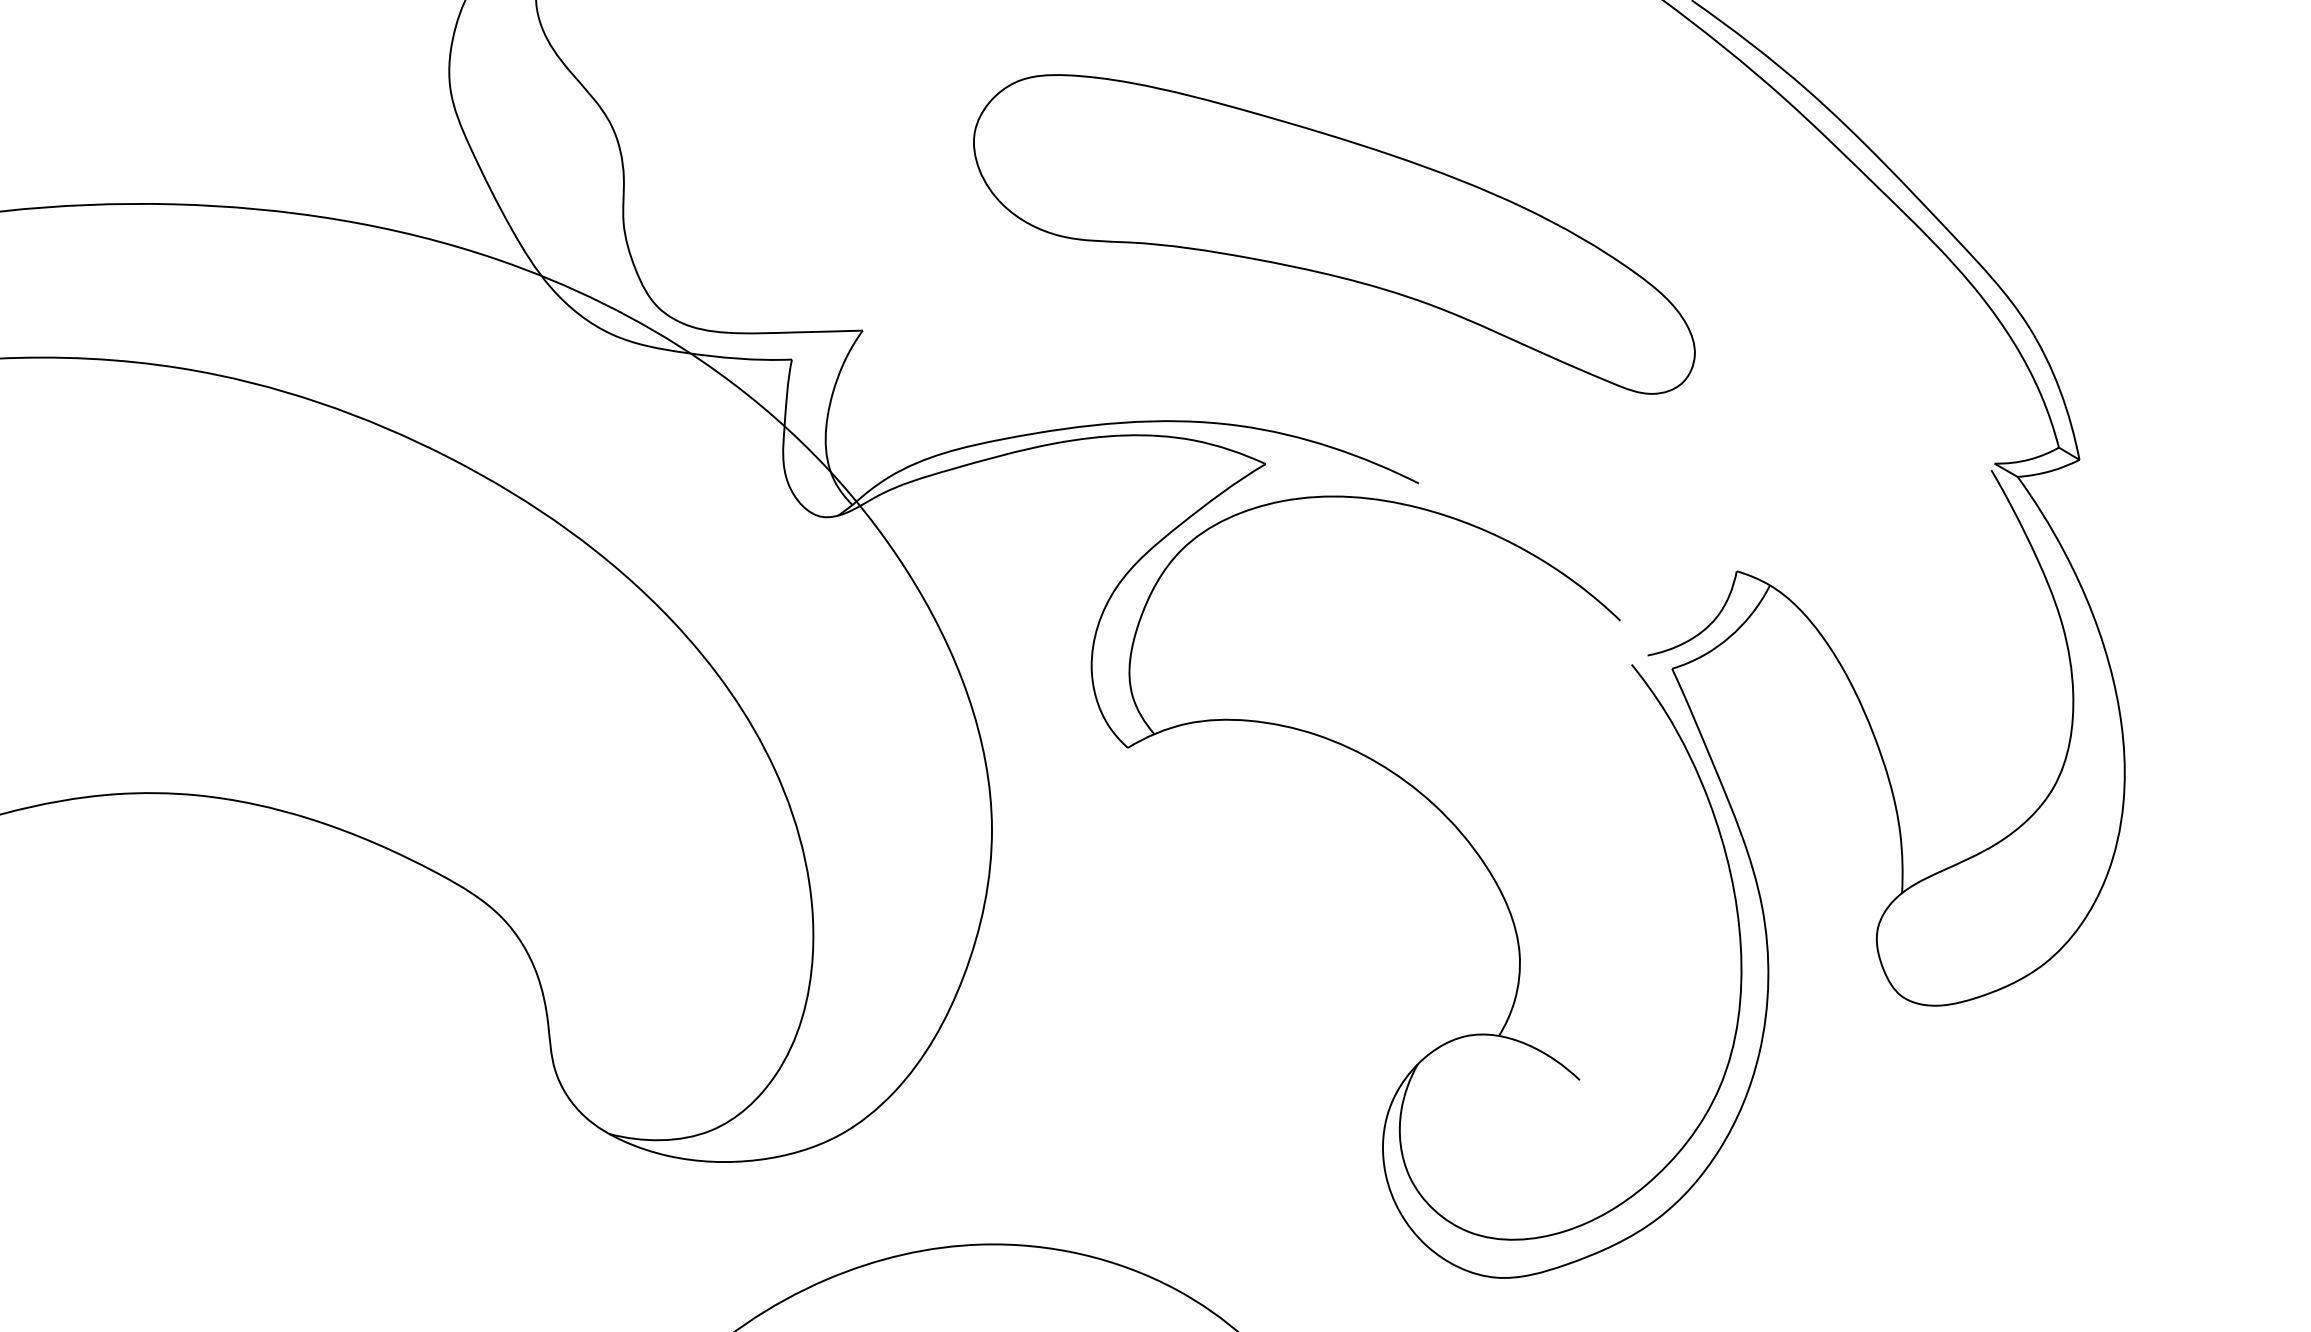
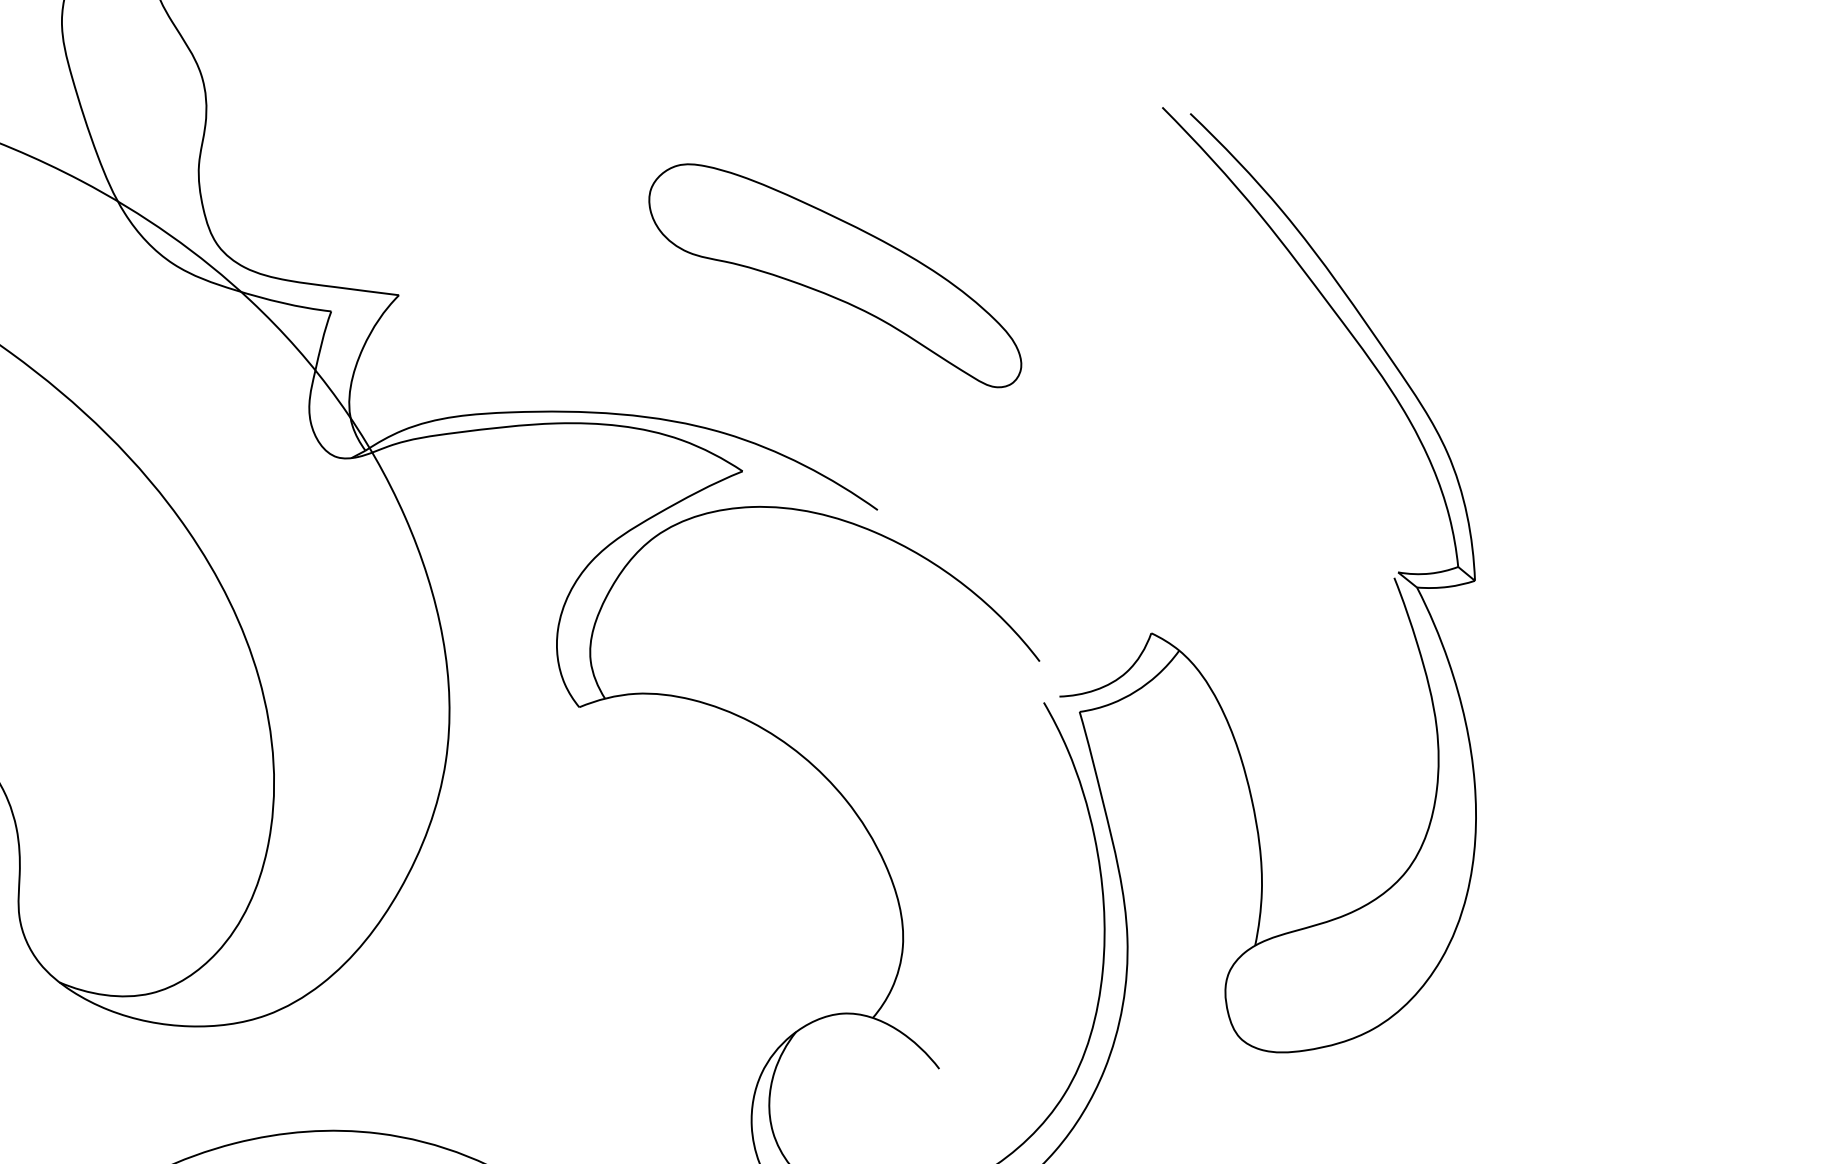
part: (1334, 234) -> (836, 274), size x0.6

